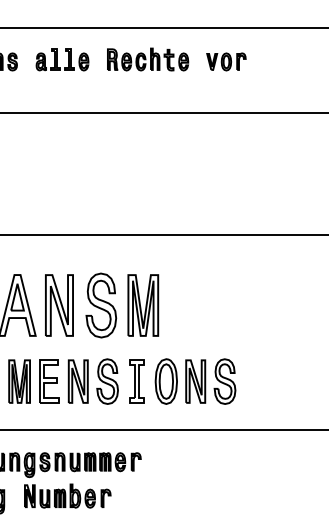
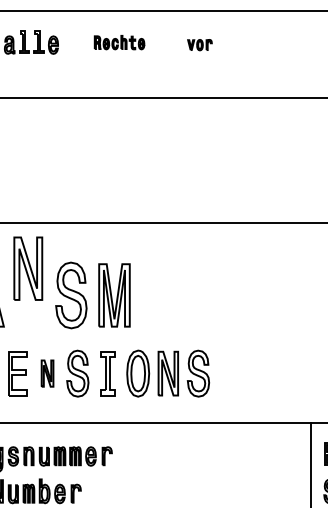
part: (148, 59) -> (119, 42), size x0.6
part: (226, 61) -> (200, 44), size x0.6
part: (59, 305) -> (28, 268), moved
part: (77, 381) -> (46, 373), size x0.6

